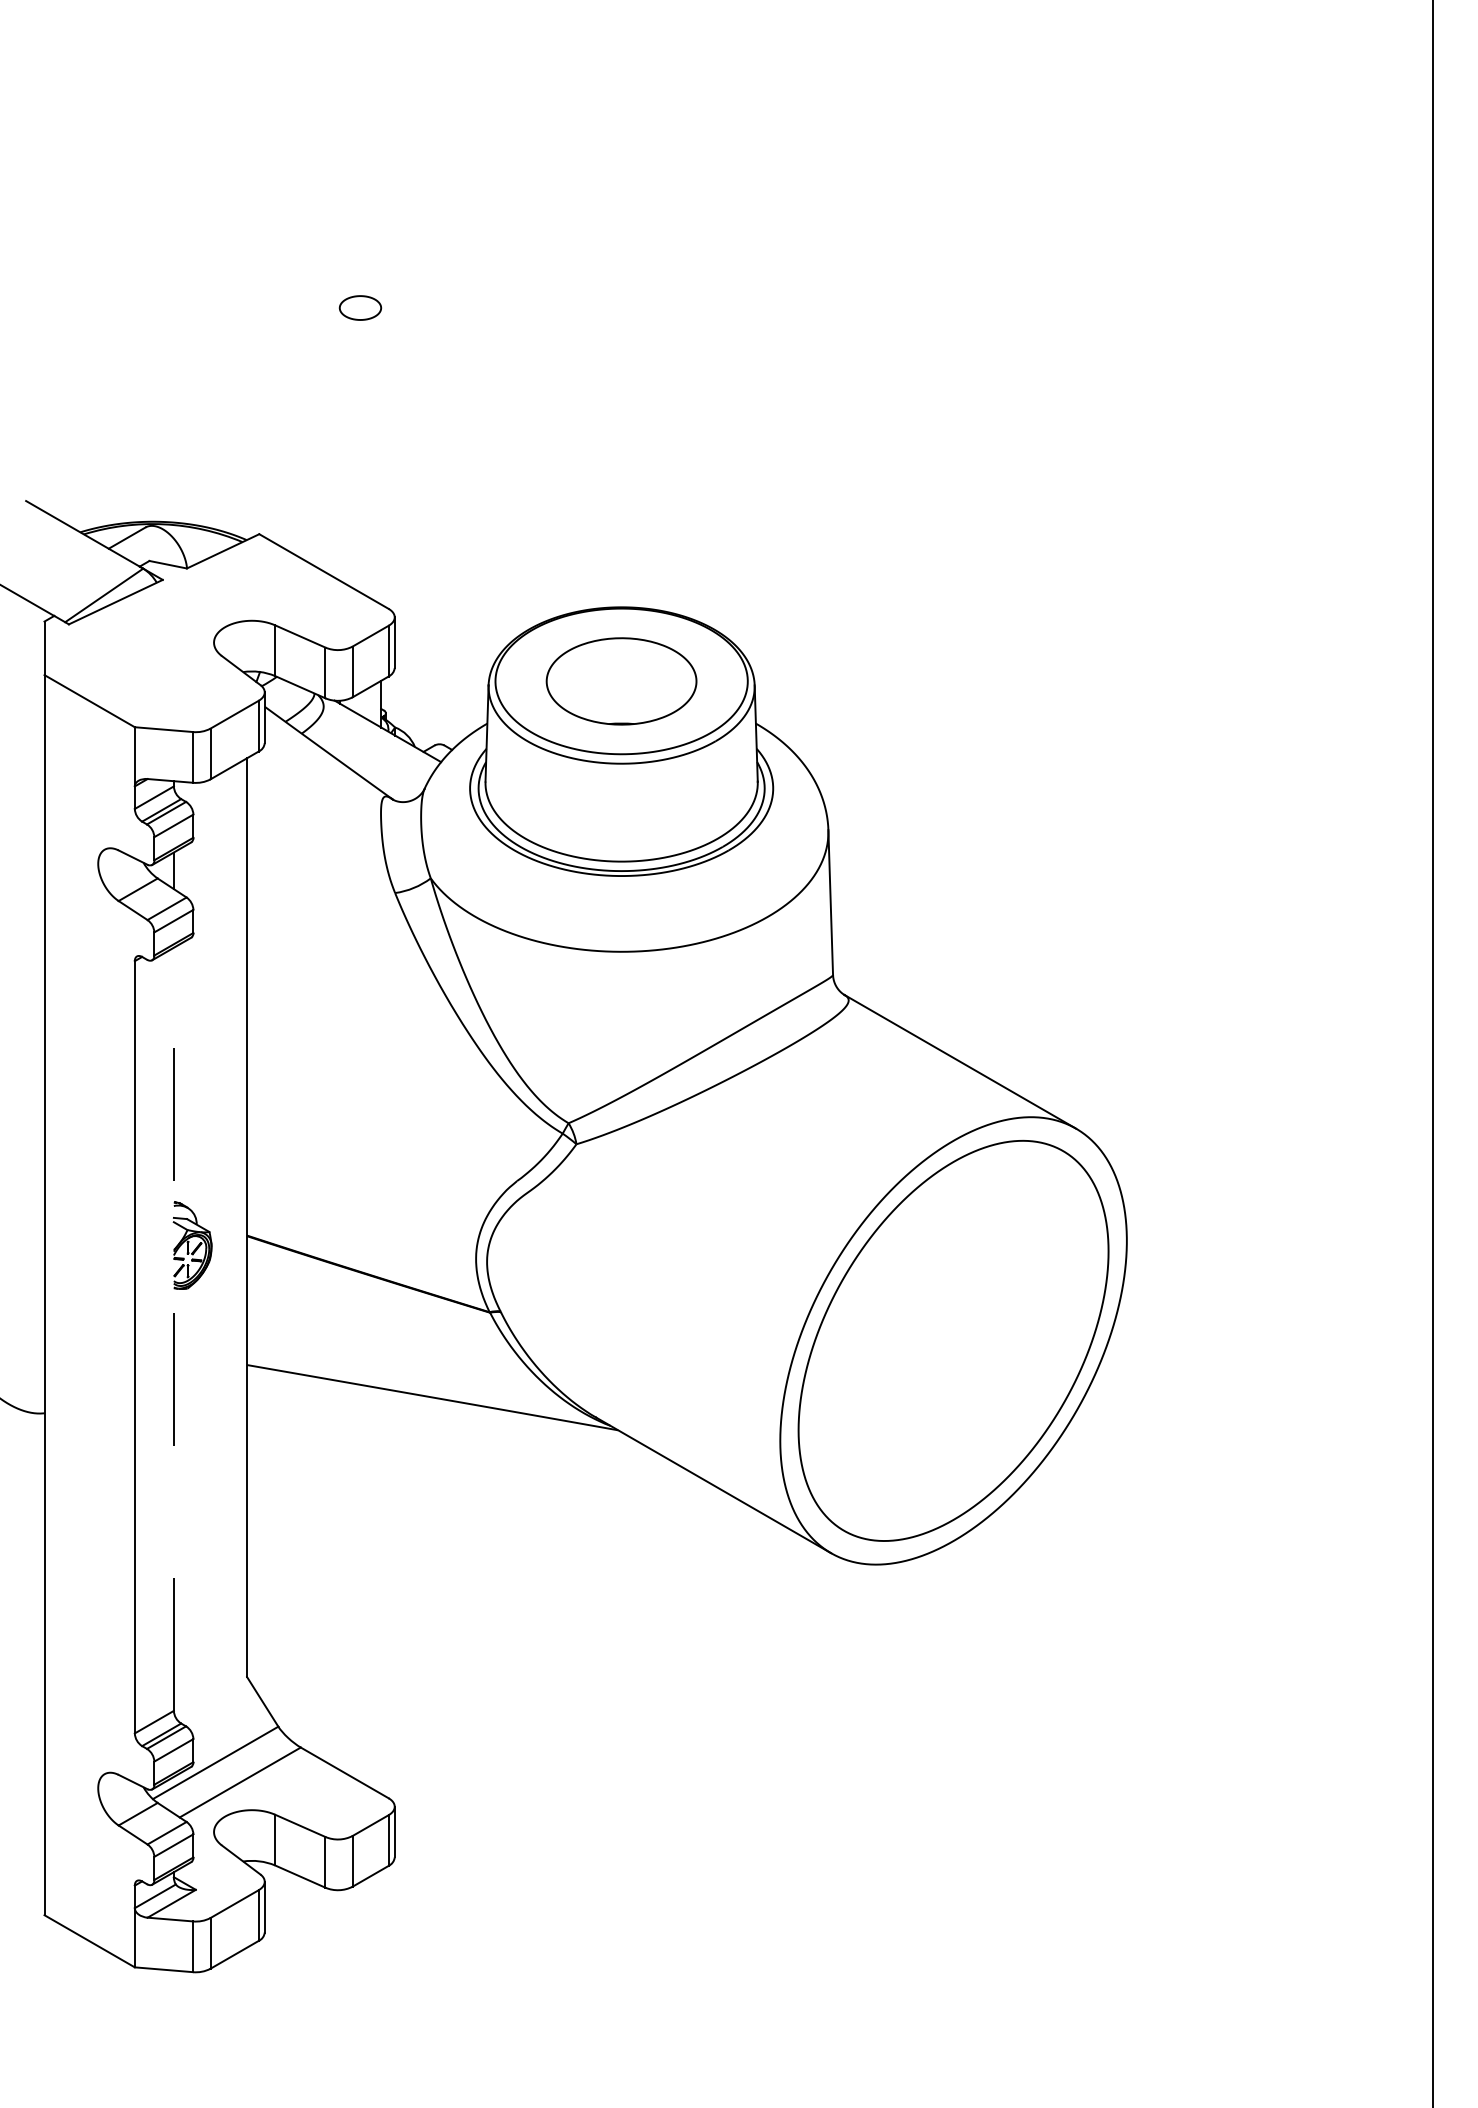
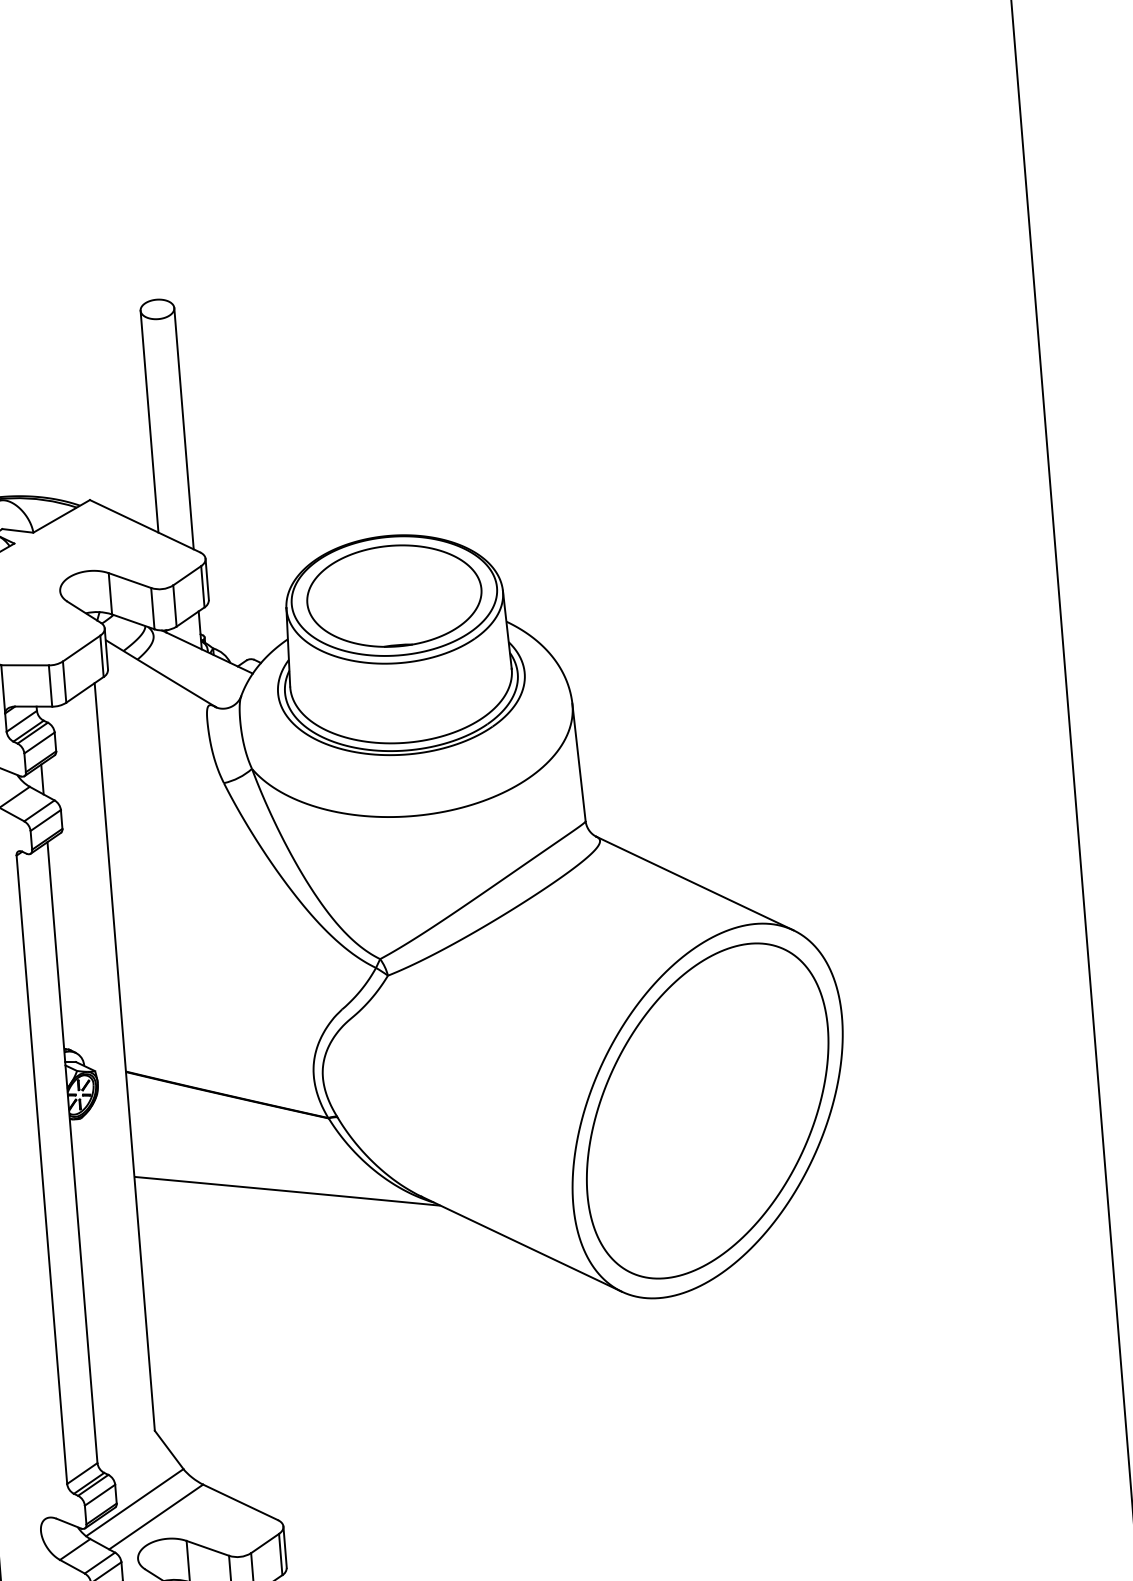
line: (339, 444) -> (149, 421), added
line: (381, 456) -> (184, 428), added
part: (621, 681) -> (394, 596), size x1.43
line: (173, 1329) -> (72, 1152), dashed -> solid

